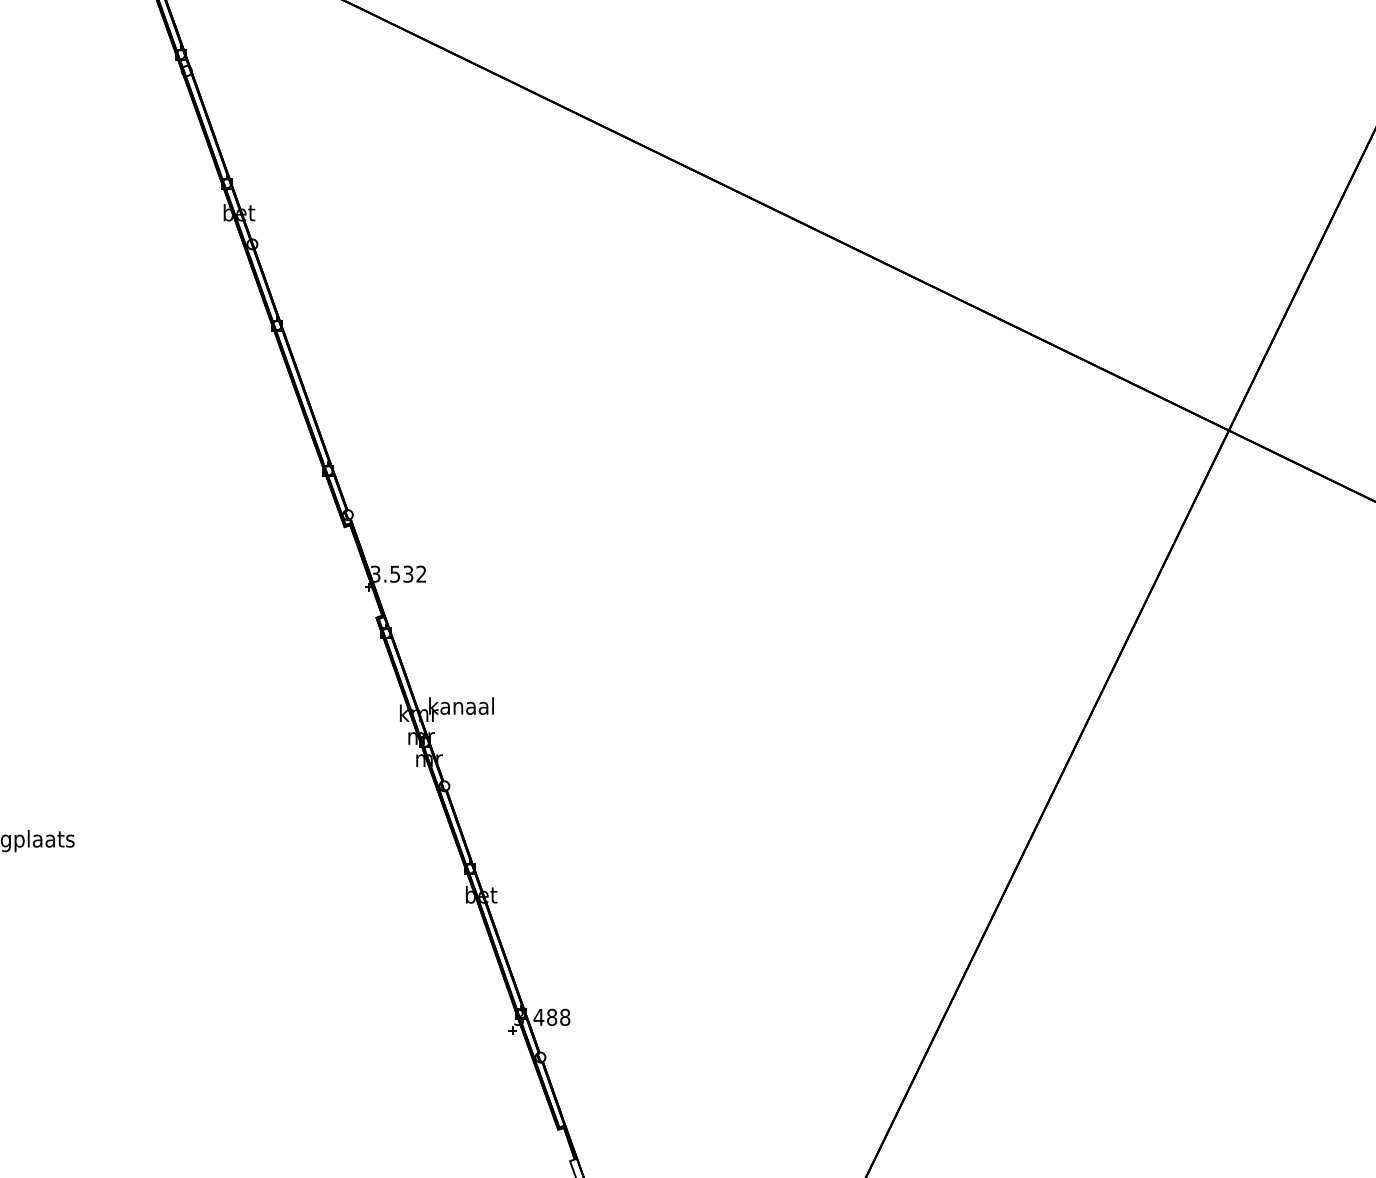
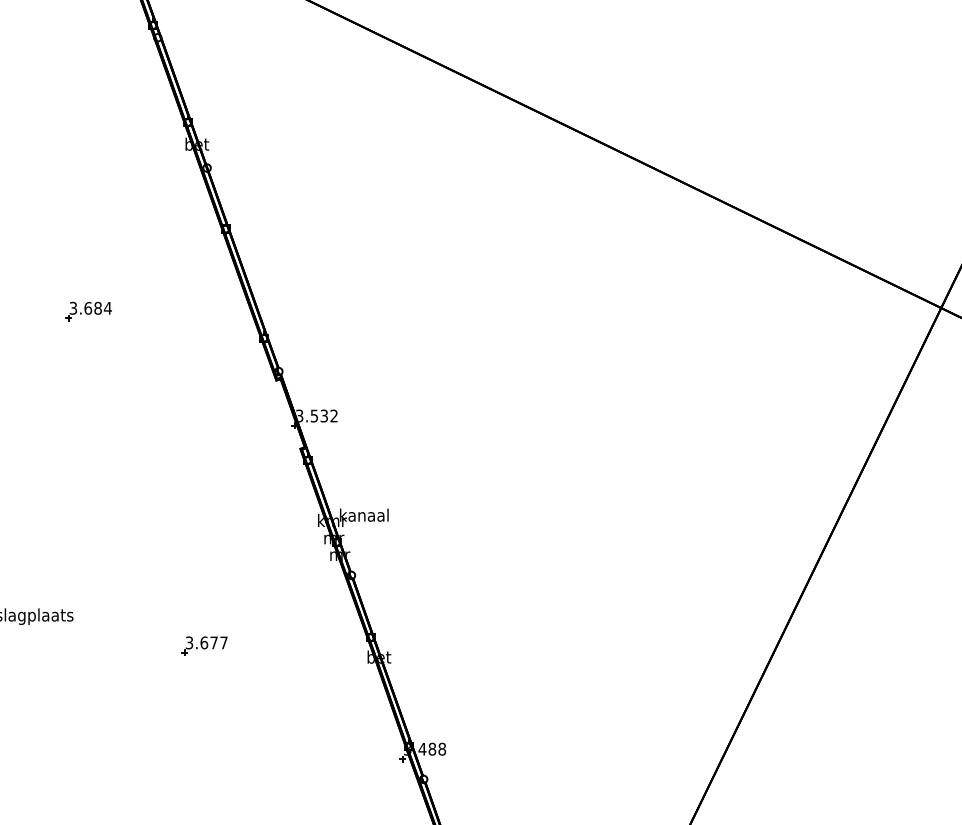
part: (94, 434) -> (88, 311), added
part: (248, 879) -> (204, 645), added

